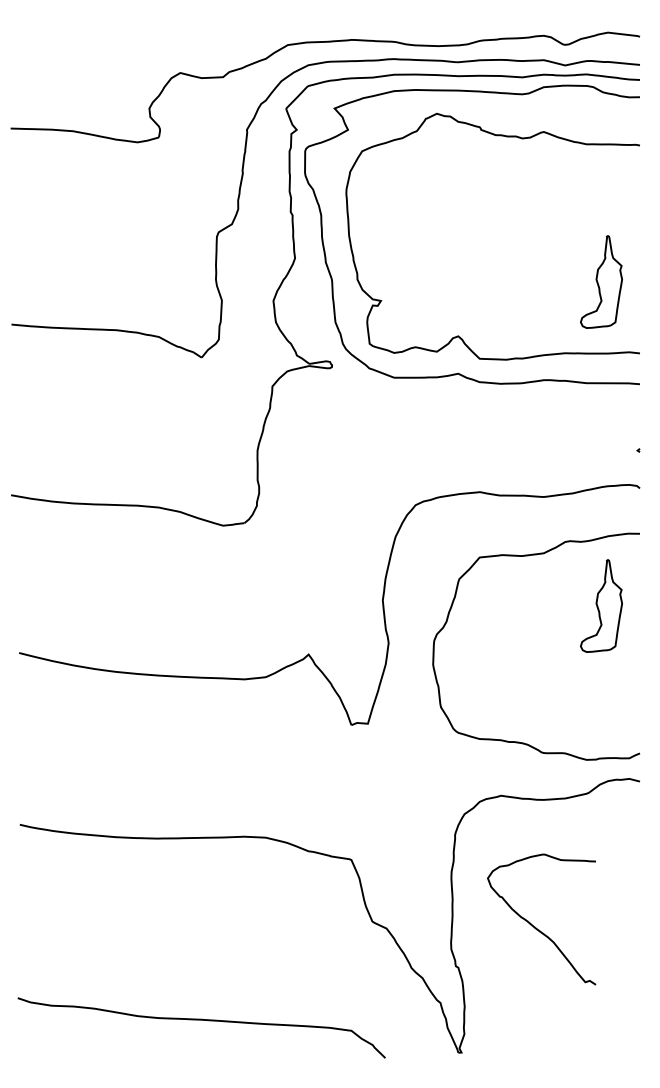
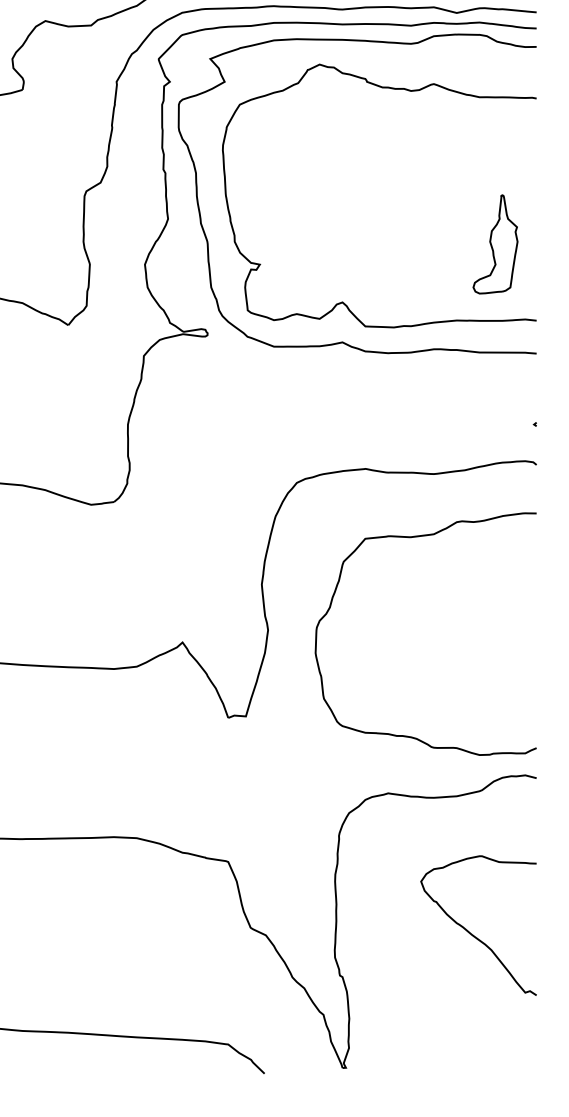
part: (601, 605) -> (495, 590), removed
curve: (535, 926) -> (472, 933), moved

